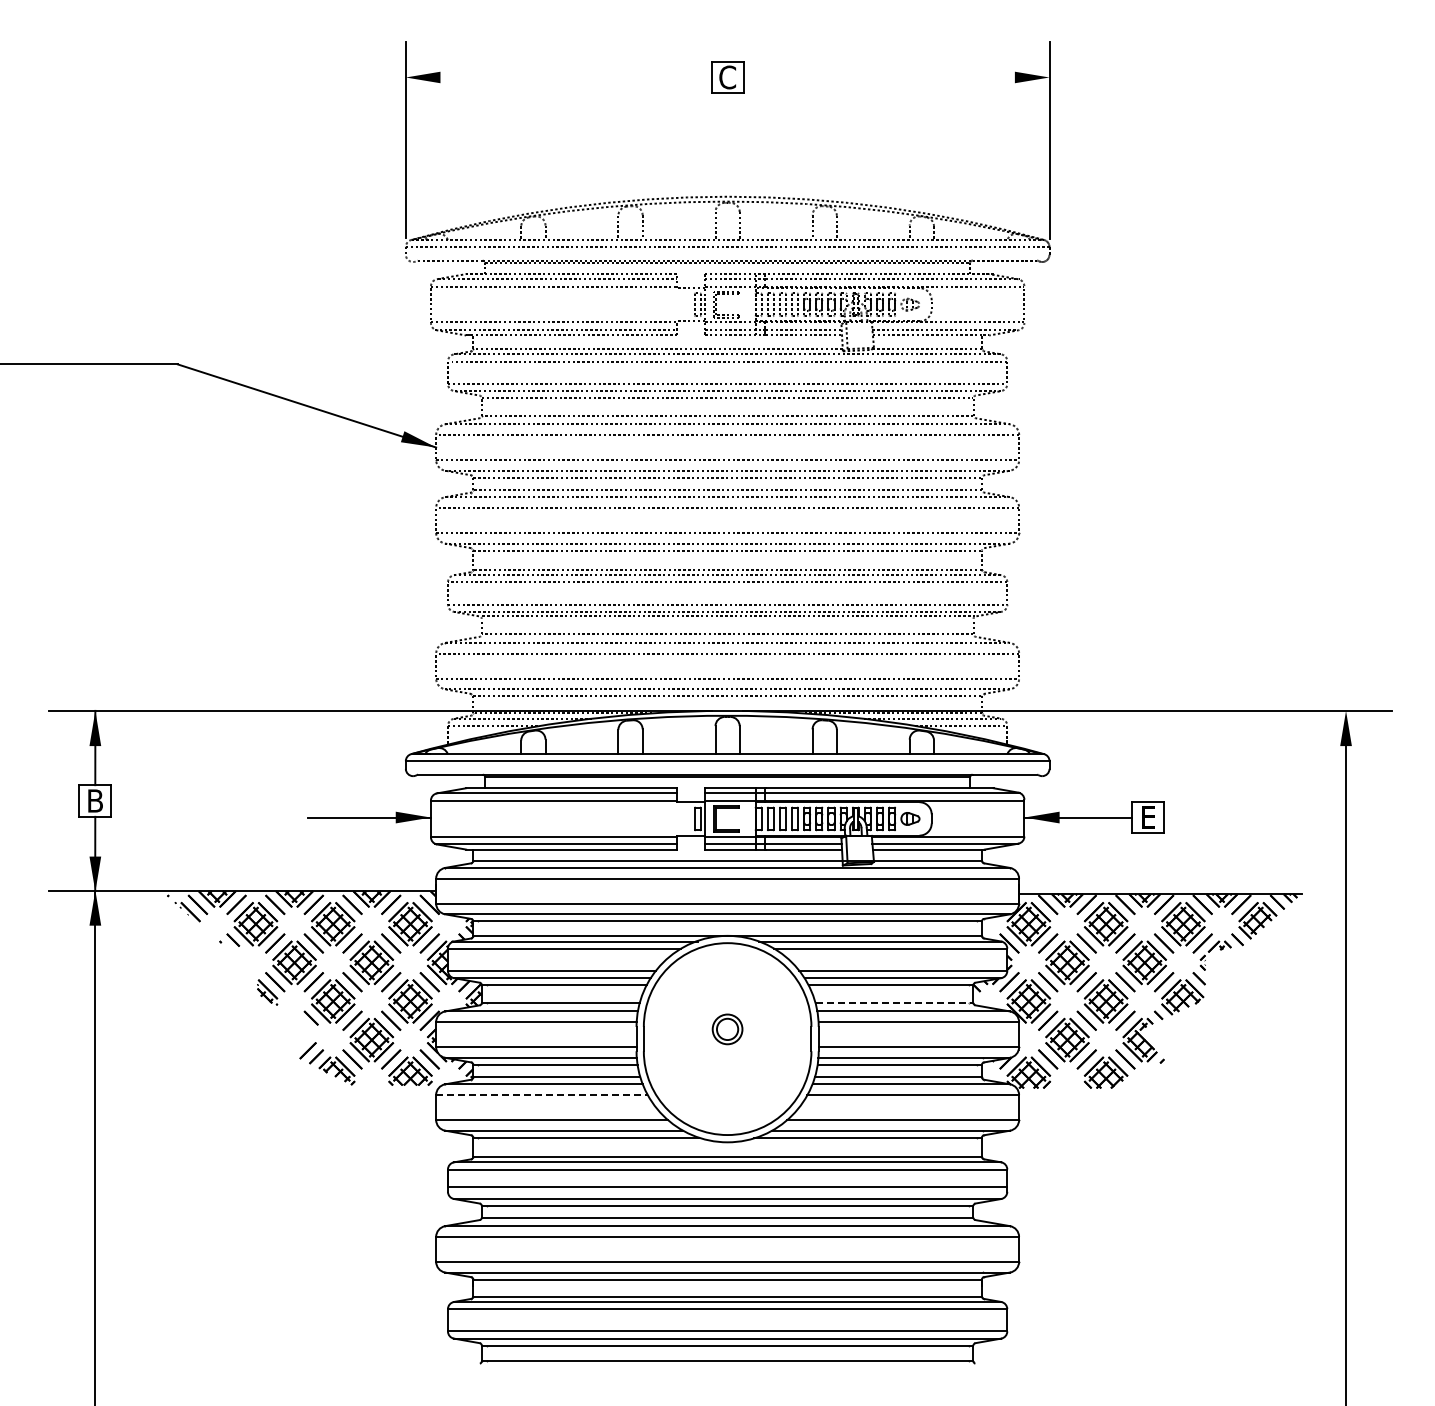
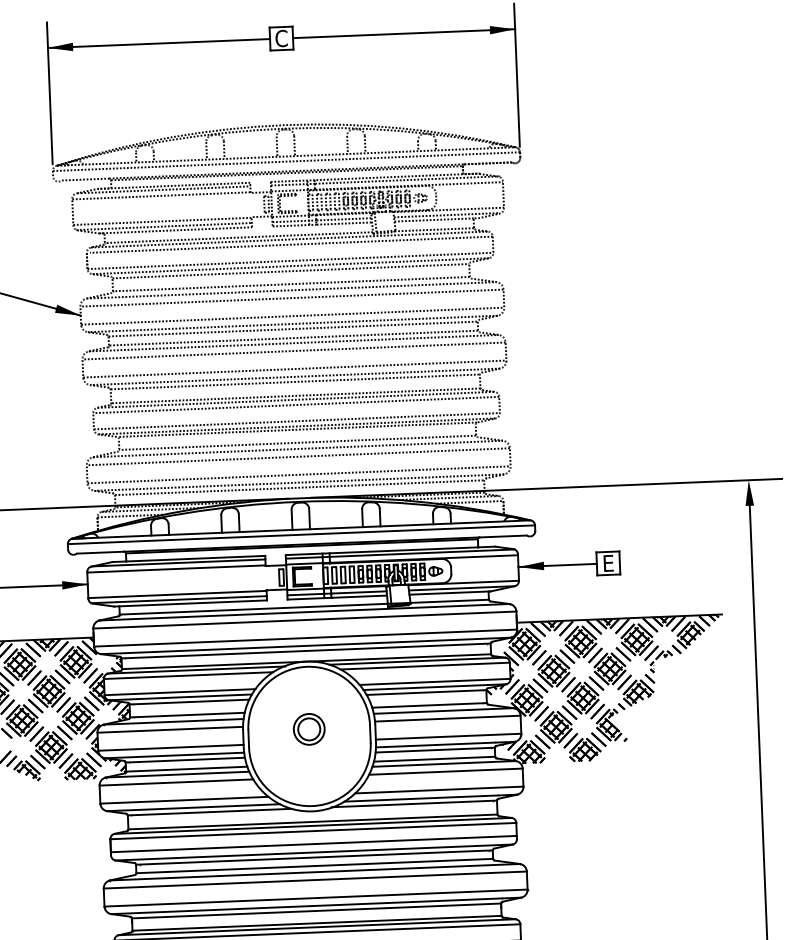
line: (558, 77) -> (158, 43), added
line: (896, 77) -> (404, 33), added
line: (894, 1002) -> (429, 705), dashed -> solid
part: (727, 1029) -> (309, 729), size x1.43
line: (541, 1095) -> (176, 782), dashed -> solid

